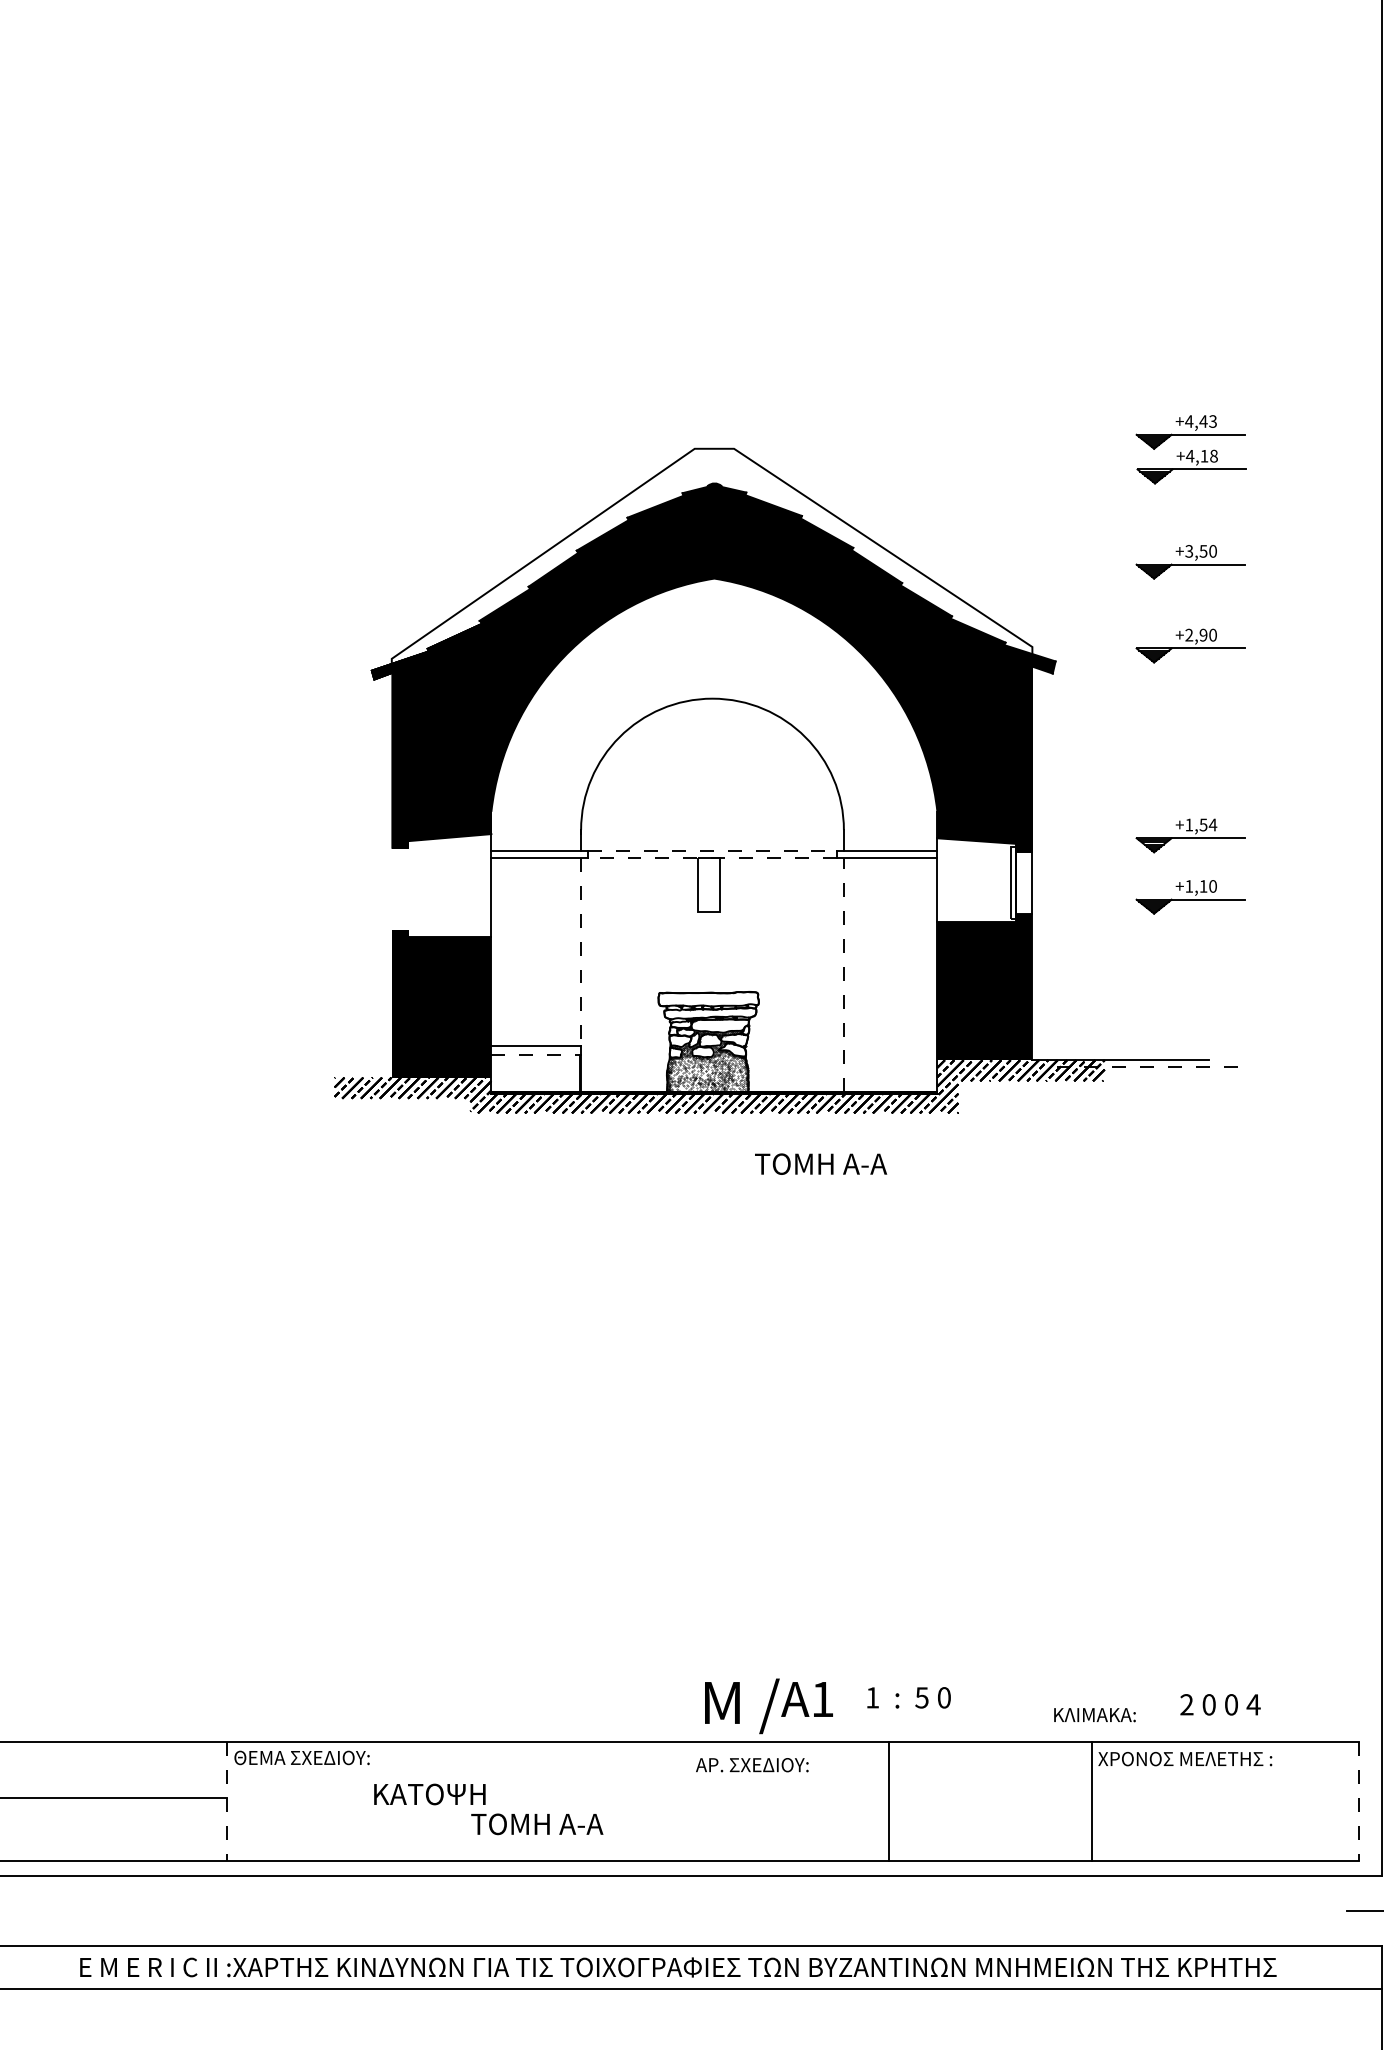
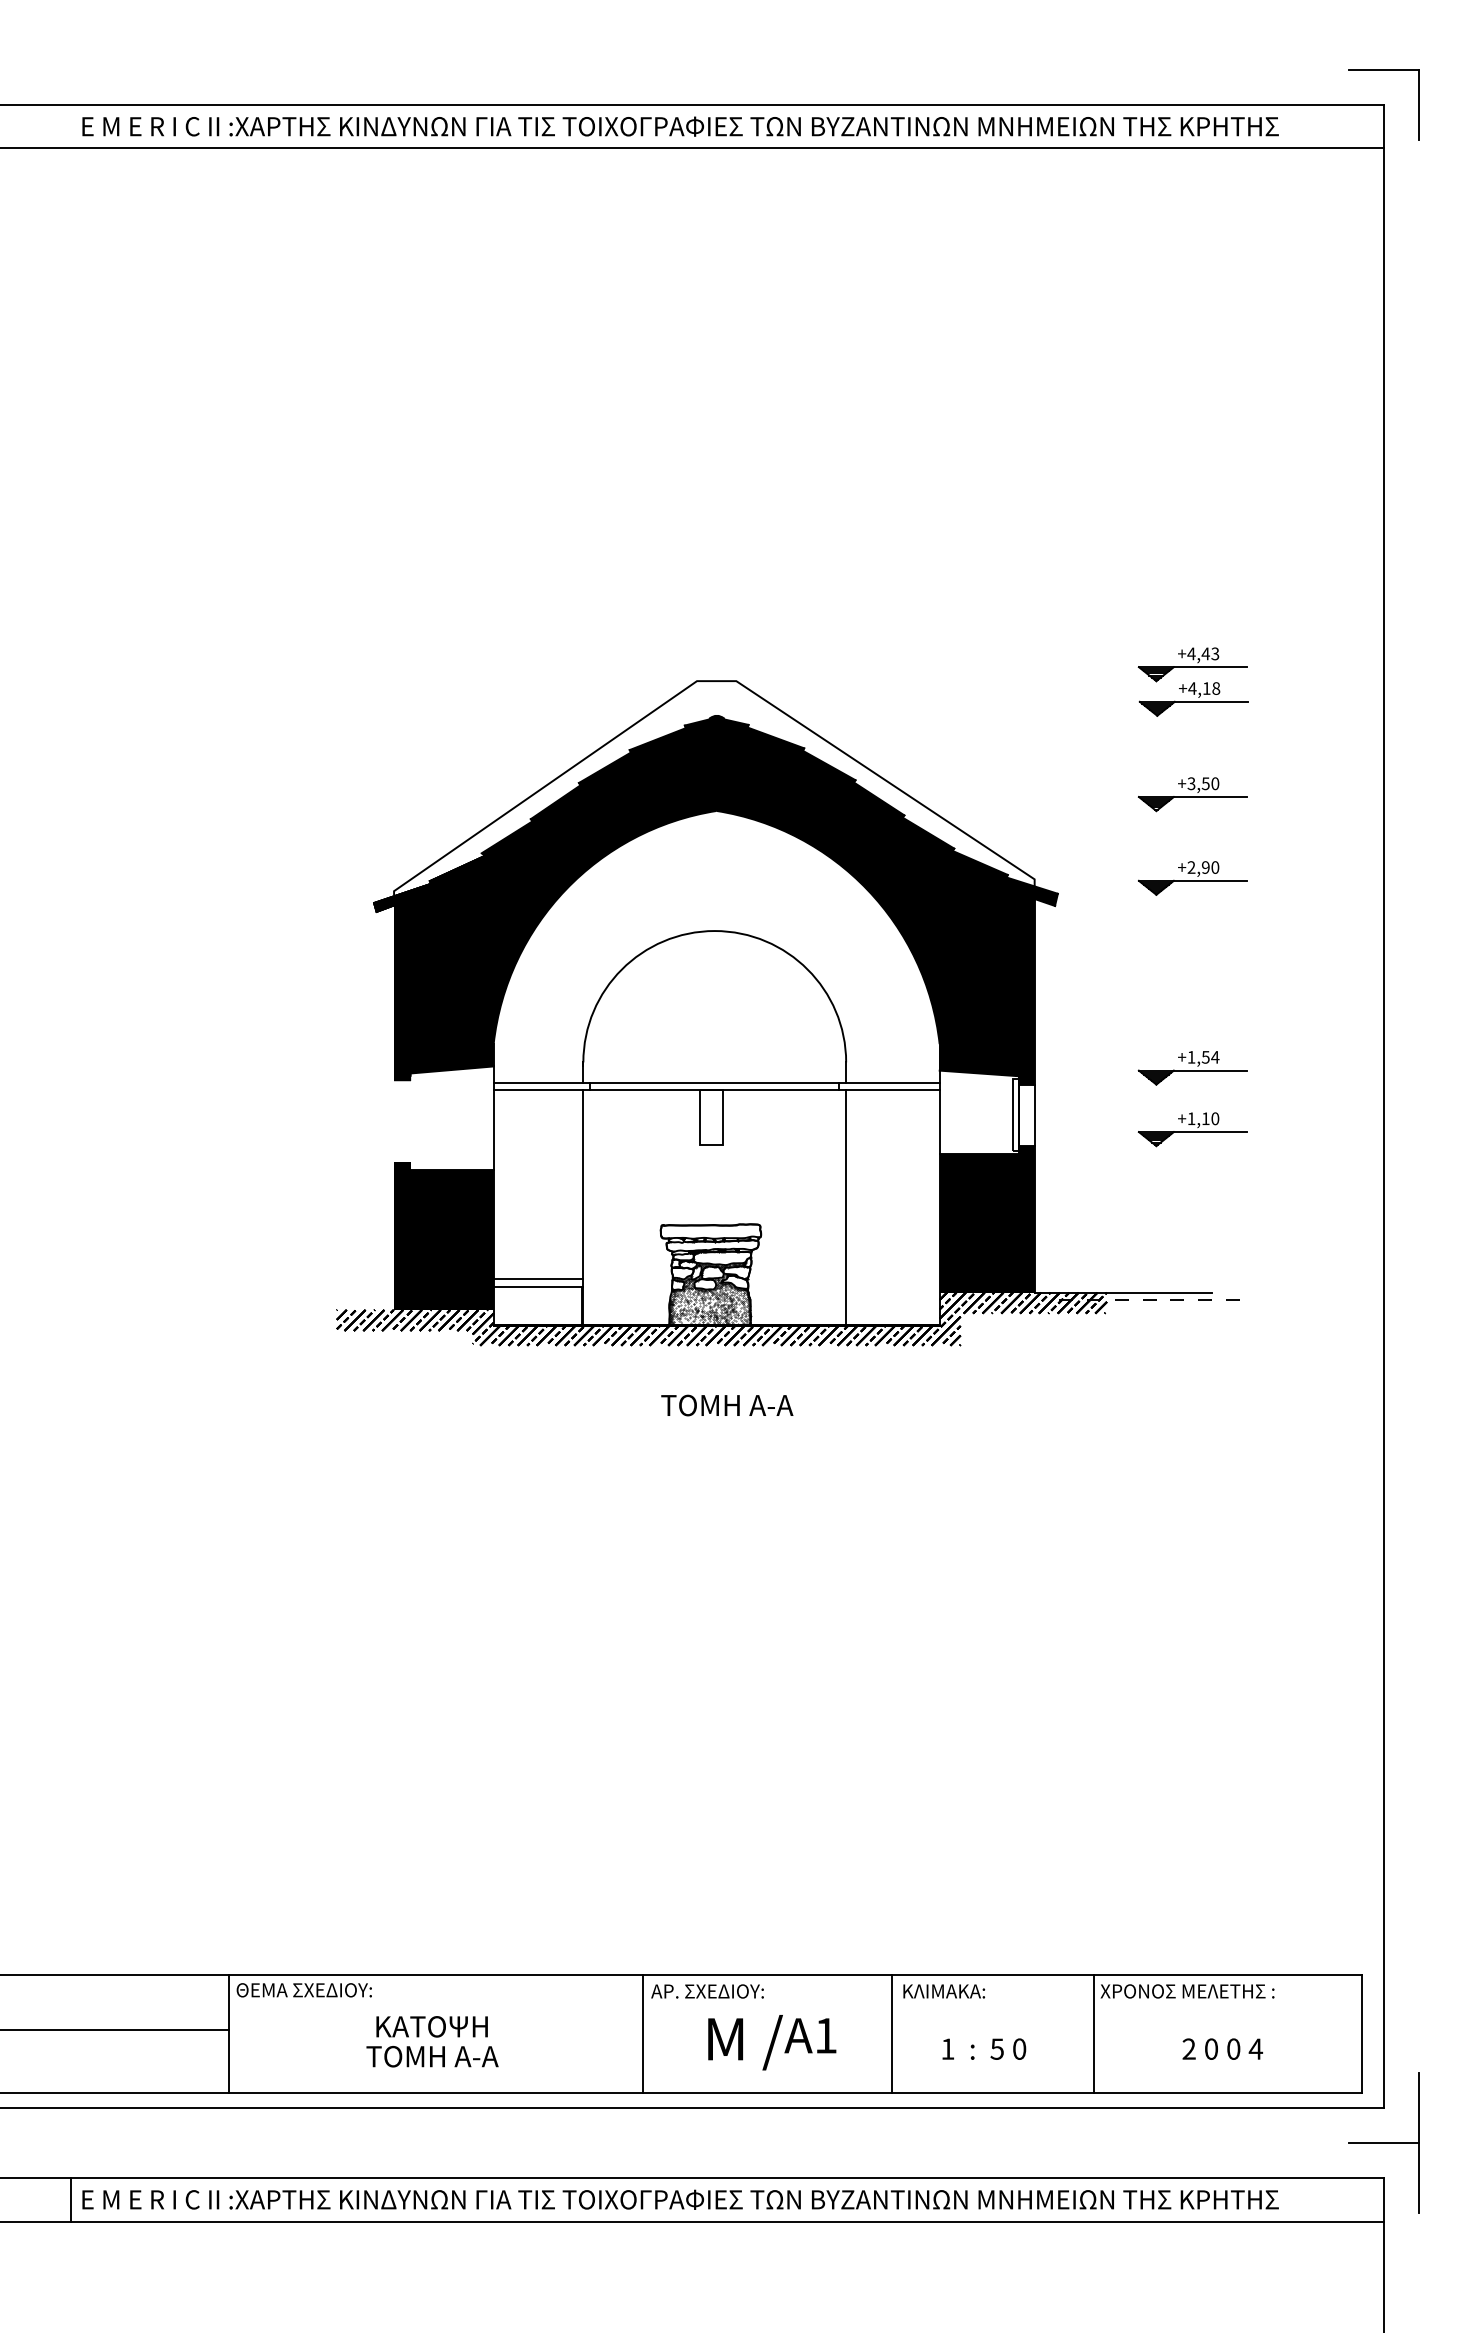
line: (713, 851) -> (715, 1083), dashed -> solid
line: (712, 858) -> (714, 1090), dashed -> solid
line: (581, 952) -> (583, 1184), dashed -> solid
line: (844, 974) -> (846, 1206), dashed -> solid
line: (536, 1055) -> (538, 1287), dashed -> solid
text: (821, 1164) -> (727, 1405), moved
text: (909, 1697) -> (984, 2048), moved
text: (1220, 1704) -> (1222, 2048), moved
text: (769, 1706) -> (772, 2042), moved
text: (1095, 1715) -> (944, 1991), moved
text: (752, 1765) -> (707, 1991), moved
line: (641, 1801) -> (643, 2033), added
line: (227, 1802) -> (229, 2034), dashed -> solid
line: (1359, 1802) -> (1361, 2034), dashed -> solid
text: (537, 1824) -> (432, 2056), moved
line: (68, 1967) -> (70, 2199), added

